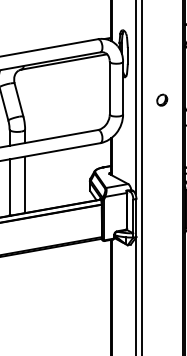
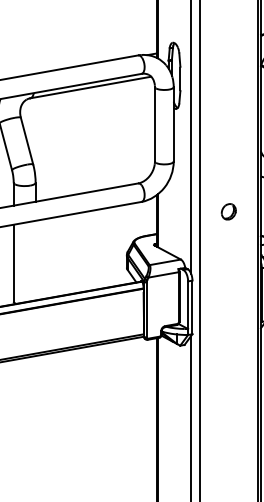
part: (162, 99) -> (229, 210), moved
line: (25, 184) -> (36, 260), removed

